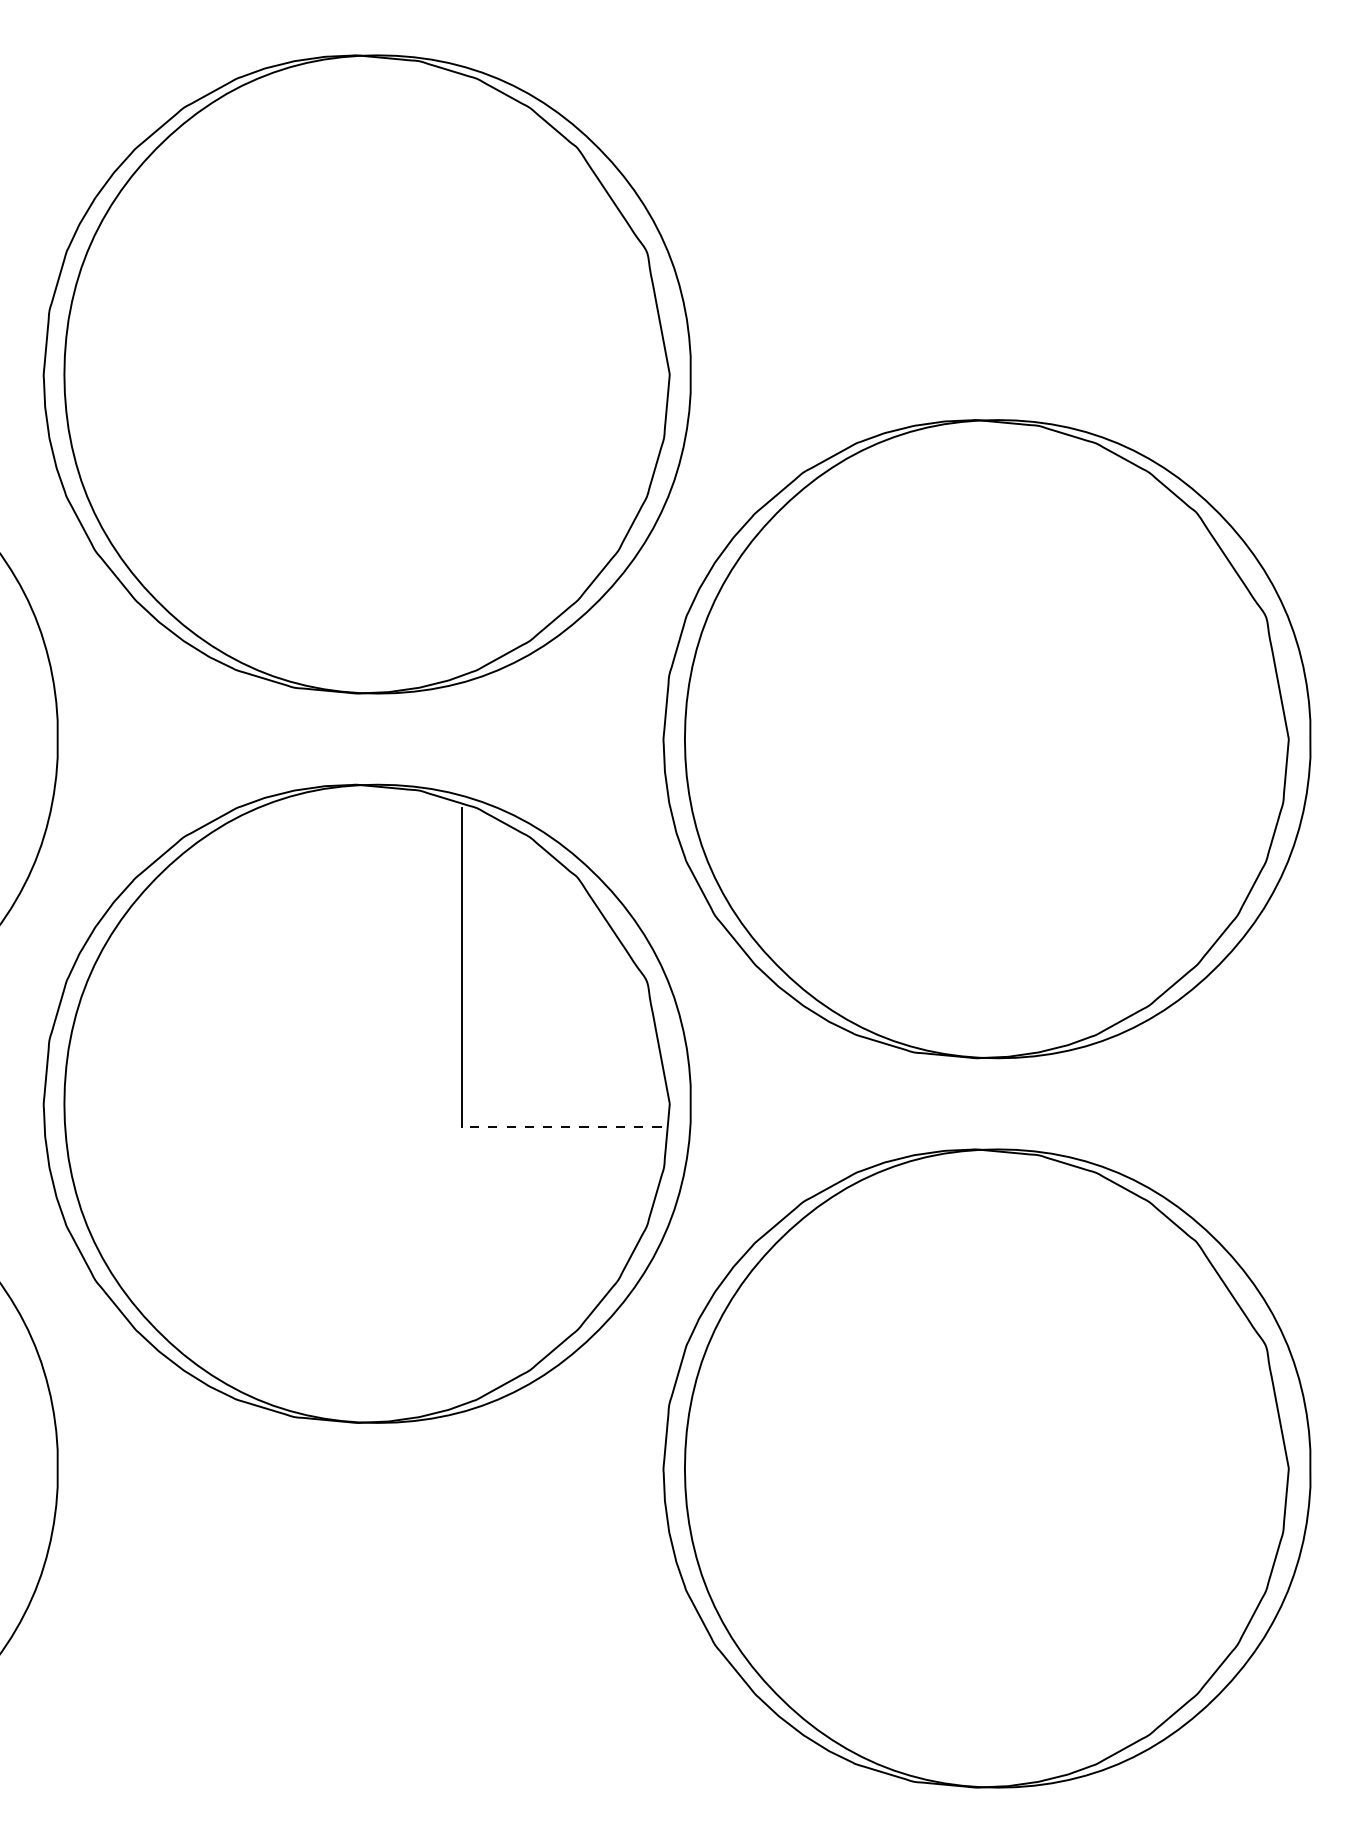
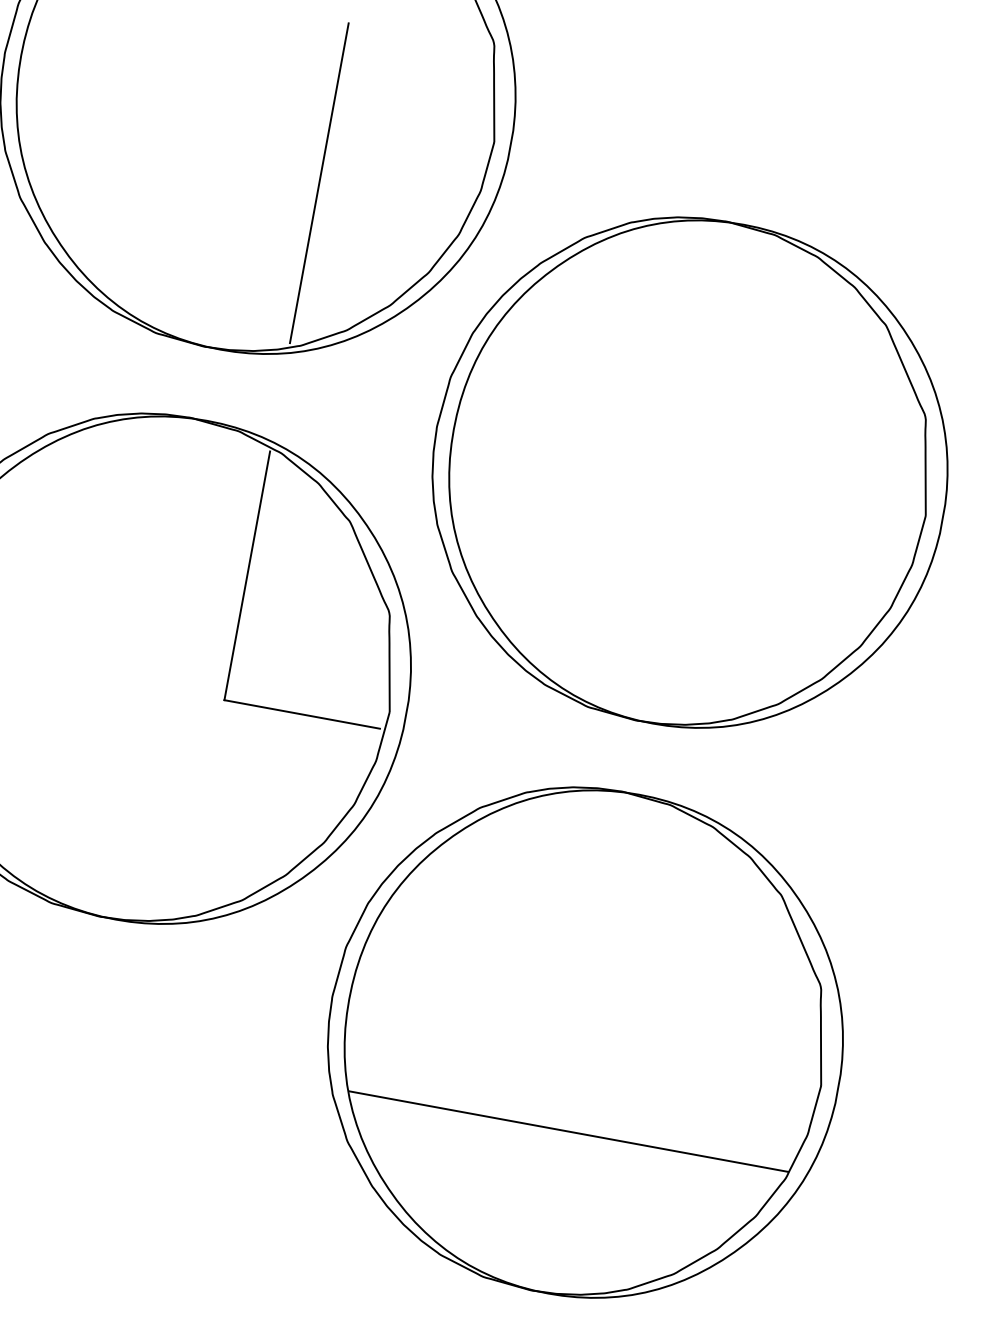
line: (462, 464) -> (319, 182), added
line: (561, 1126) -> (301, 714), dashed -> solid
line: (986, 1582) -> (568, 1131), added

